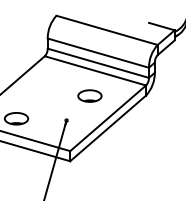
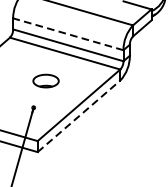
line: (98, 53) -> (68, 34), solid -> dashed
part: (89, 95) -> (45, 80), moved
line: (108, 128) -> (79, 116), solid -> dashed

